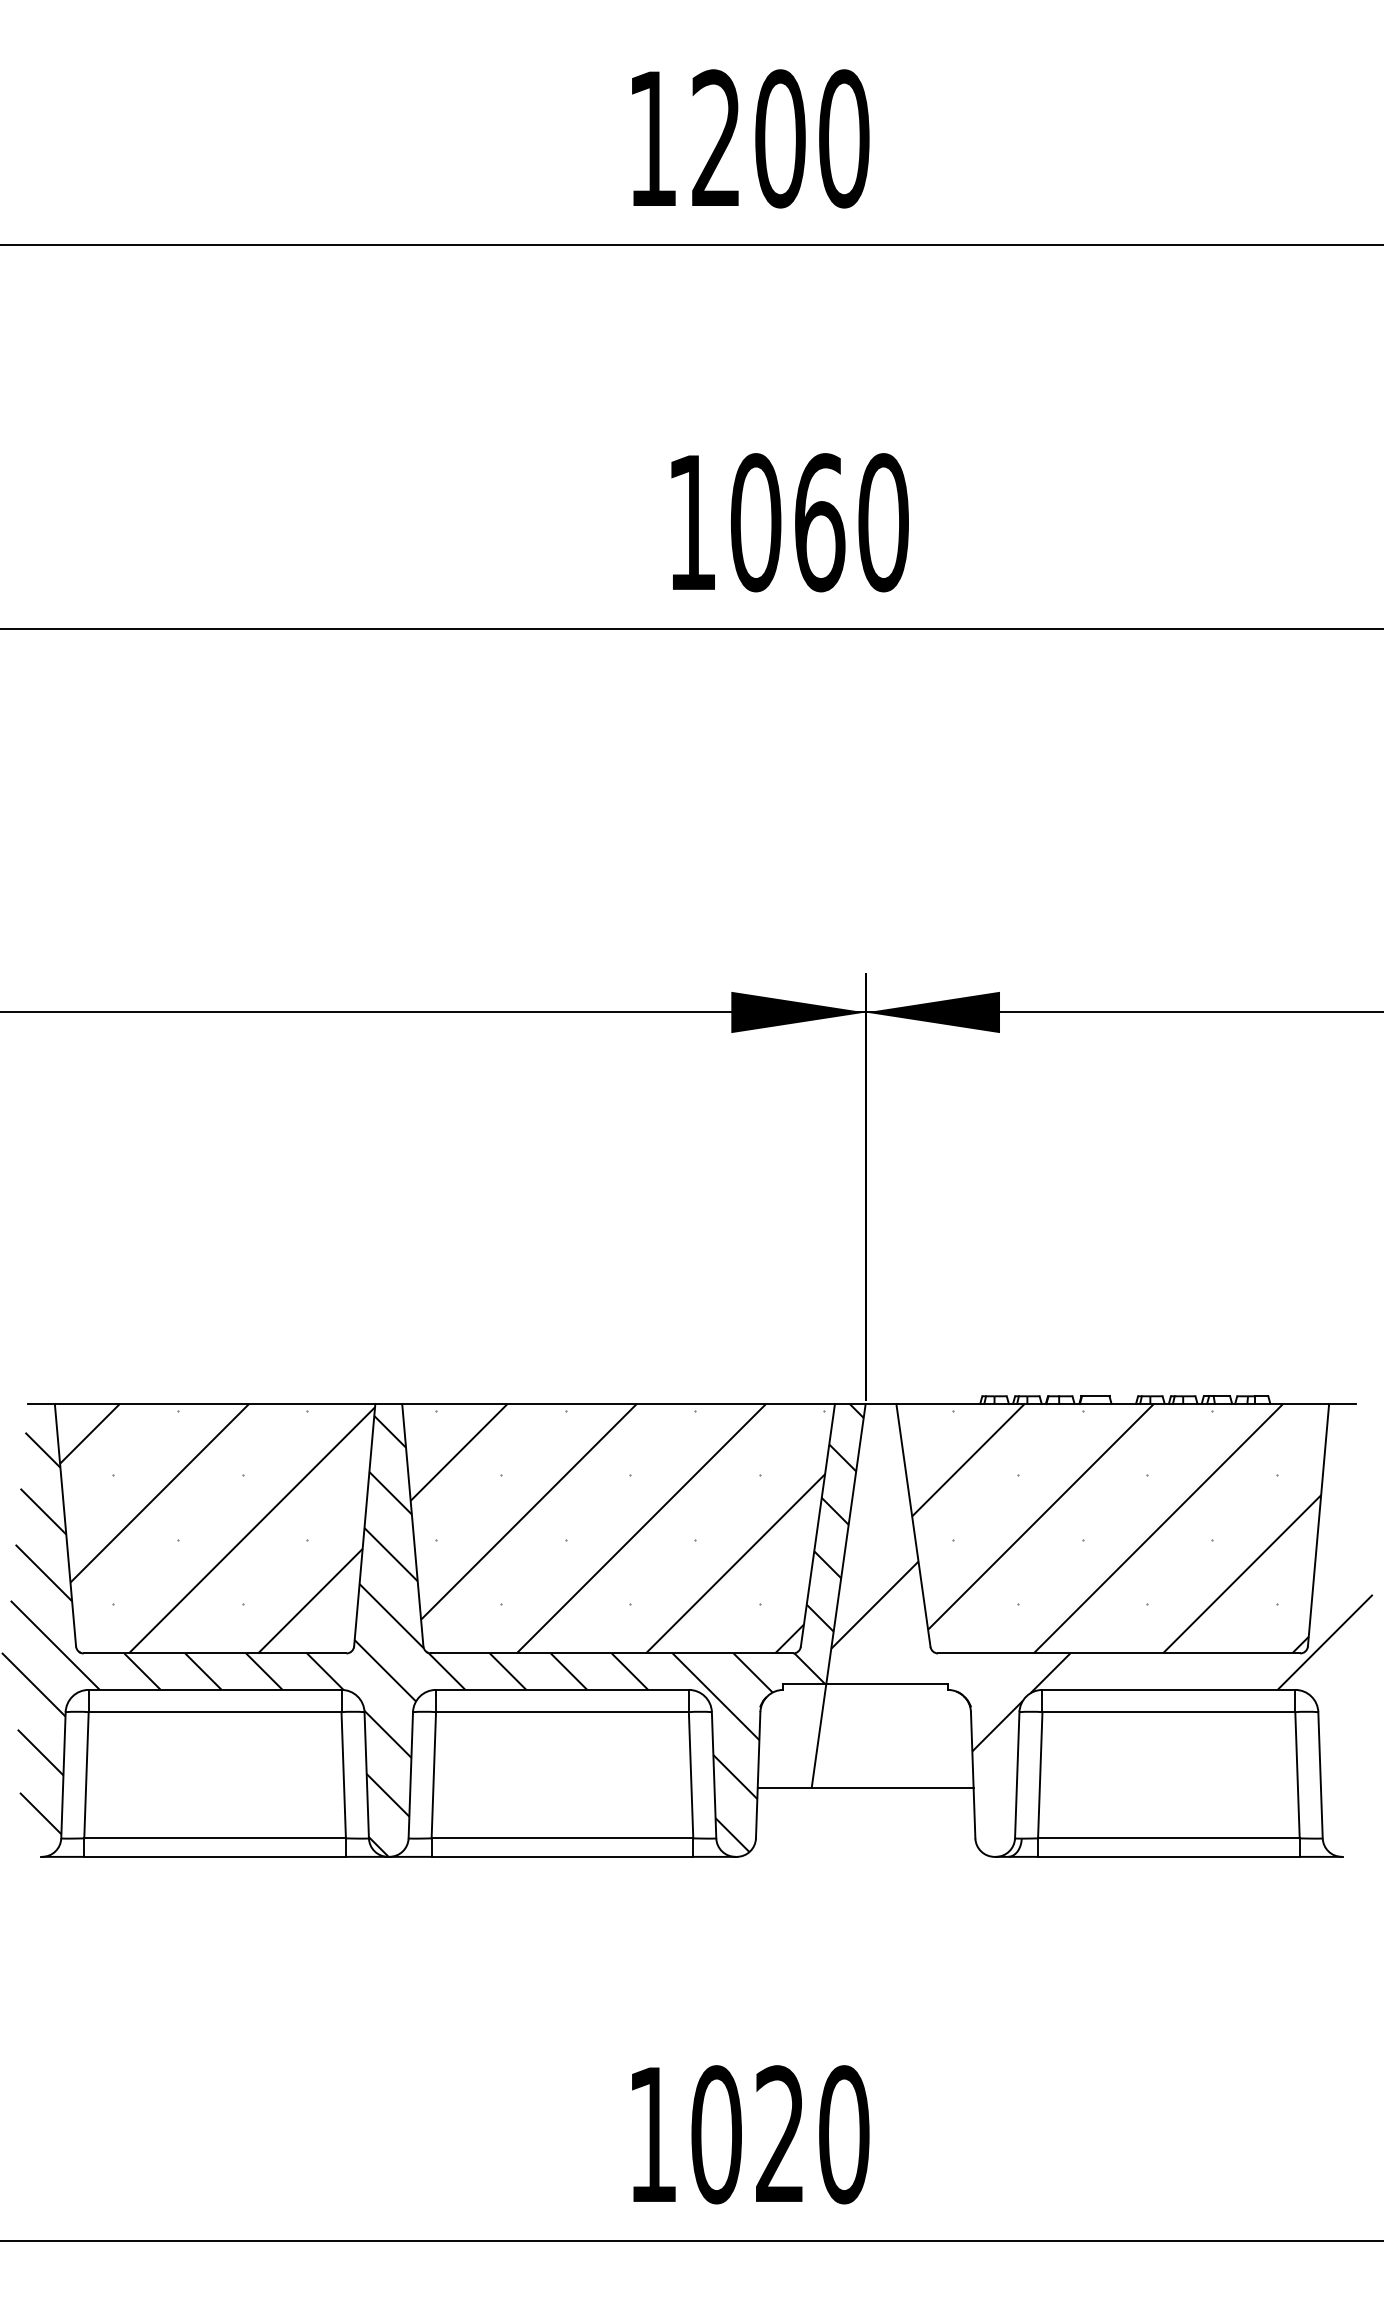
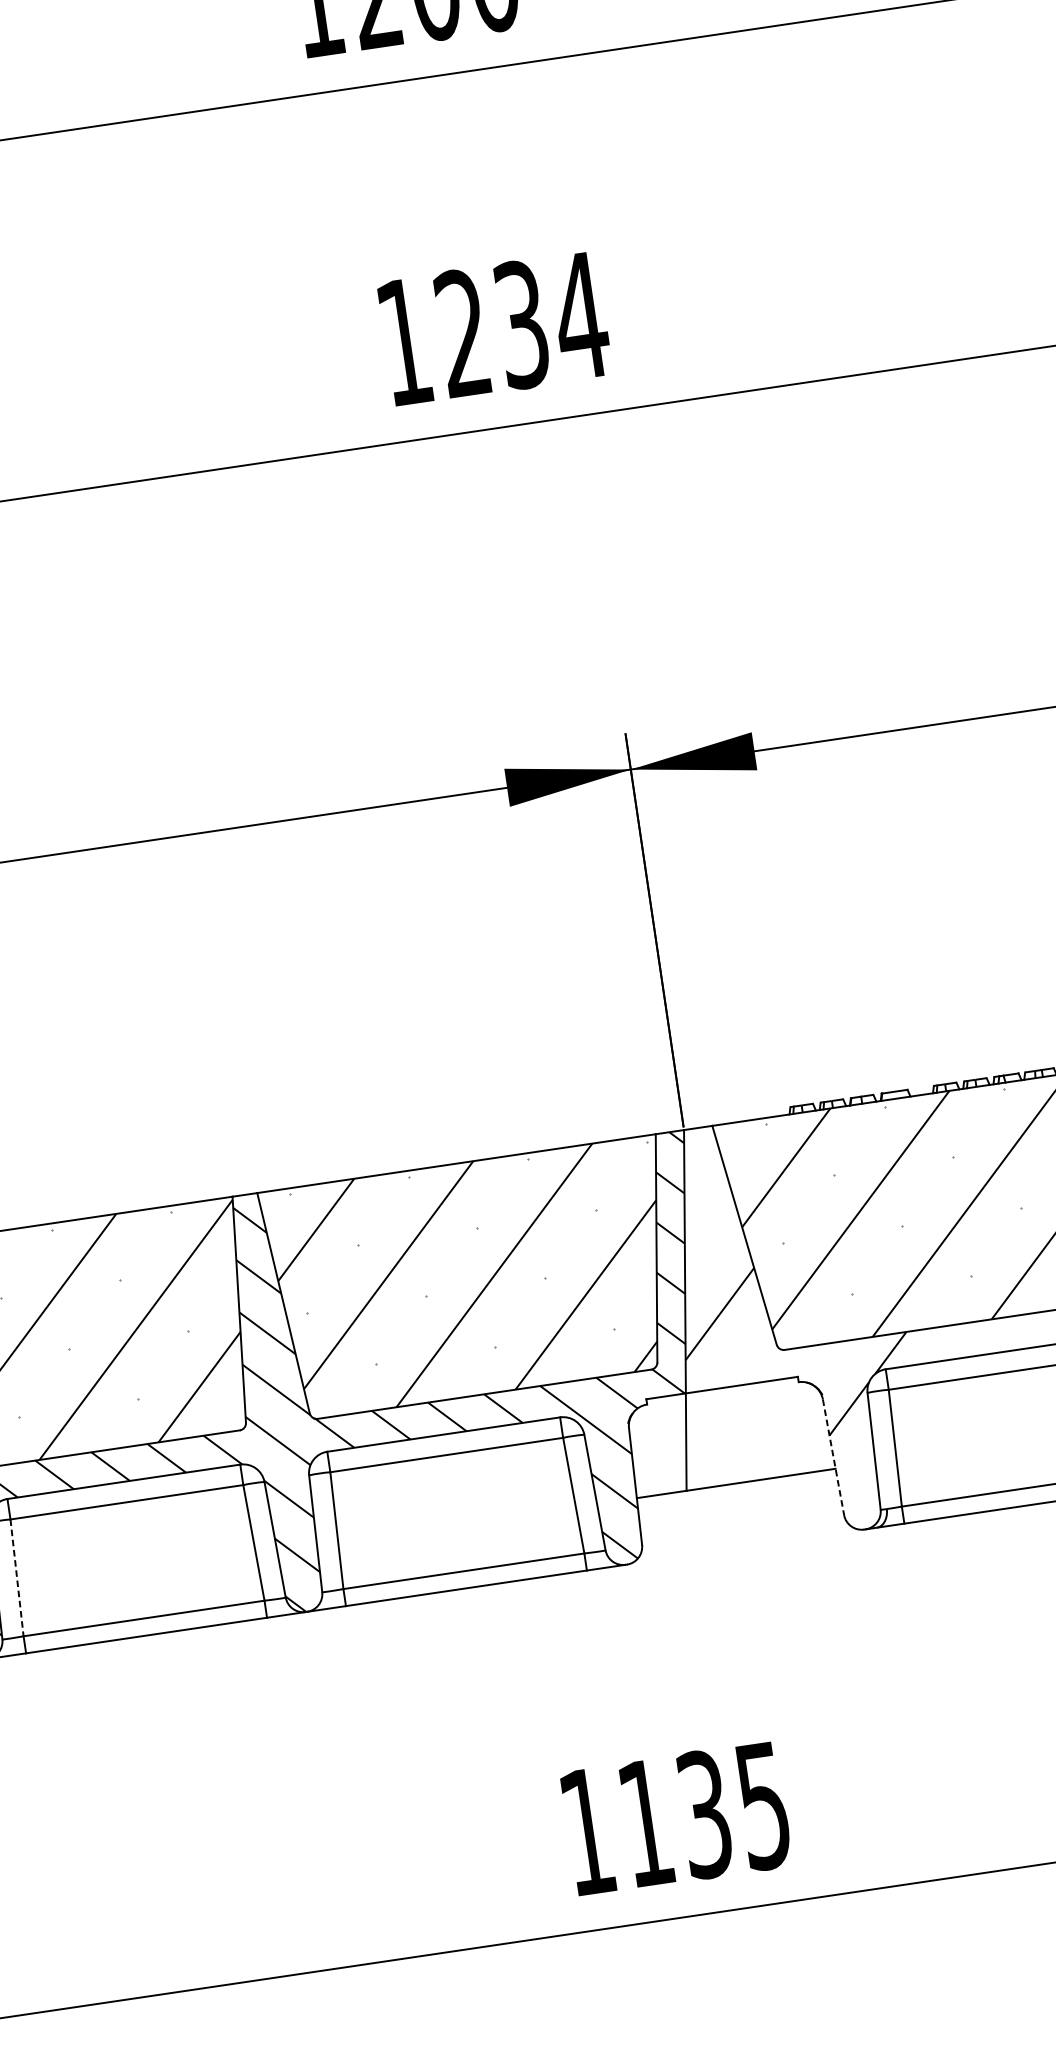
text: (819, 522) -> (521, 324), 1060 -> 1234
line: (86, 1775) -> (17, 1578), solid -> dashed
line: (973, 1775) -> (833, 1457), solid -> dashed
text: (780, 2134) -> (704, 1814), 1020 -> 1135

